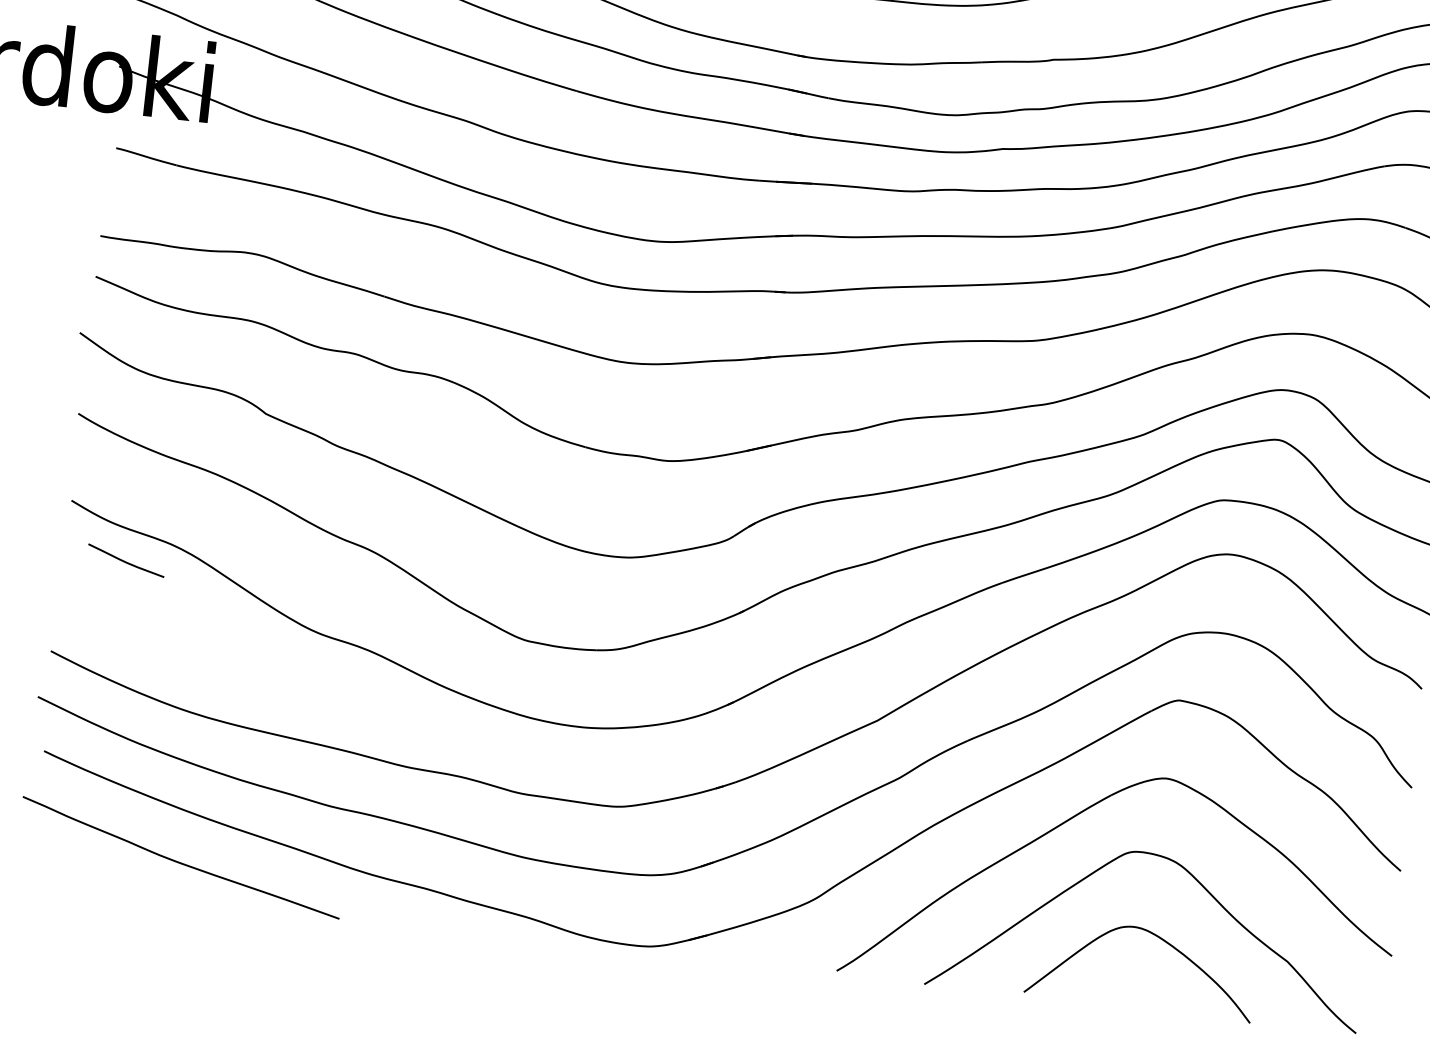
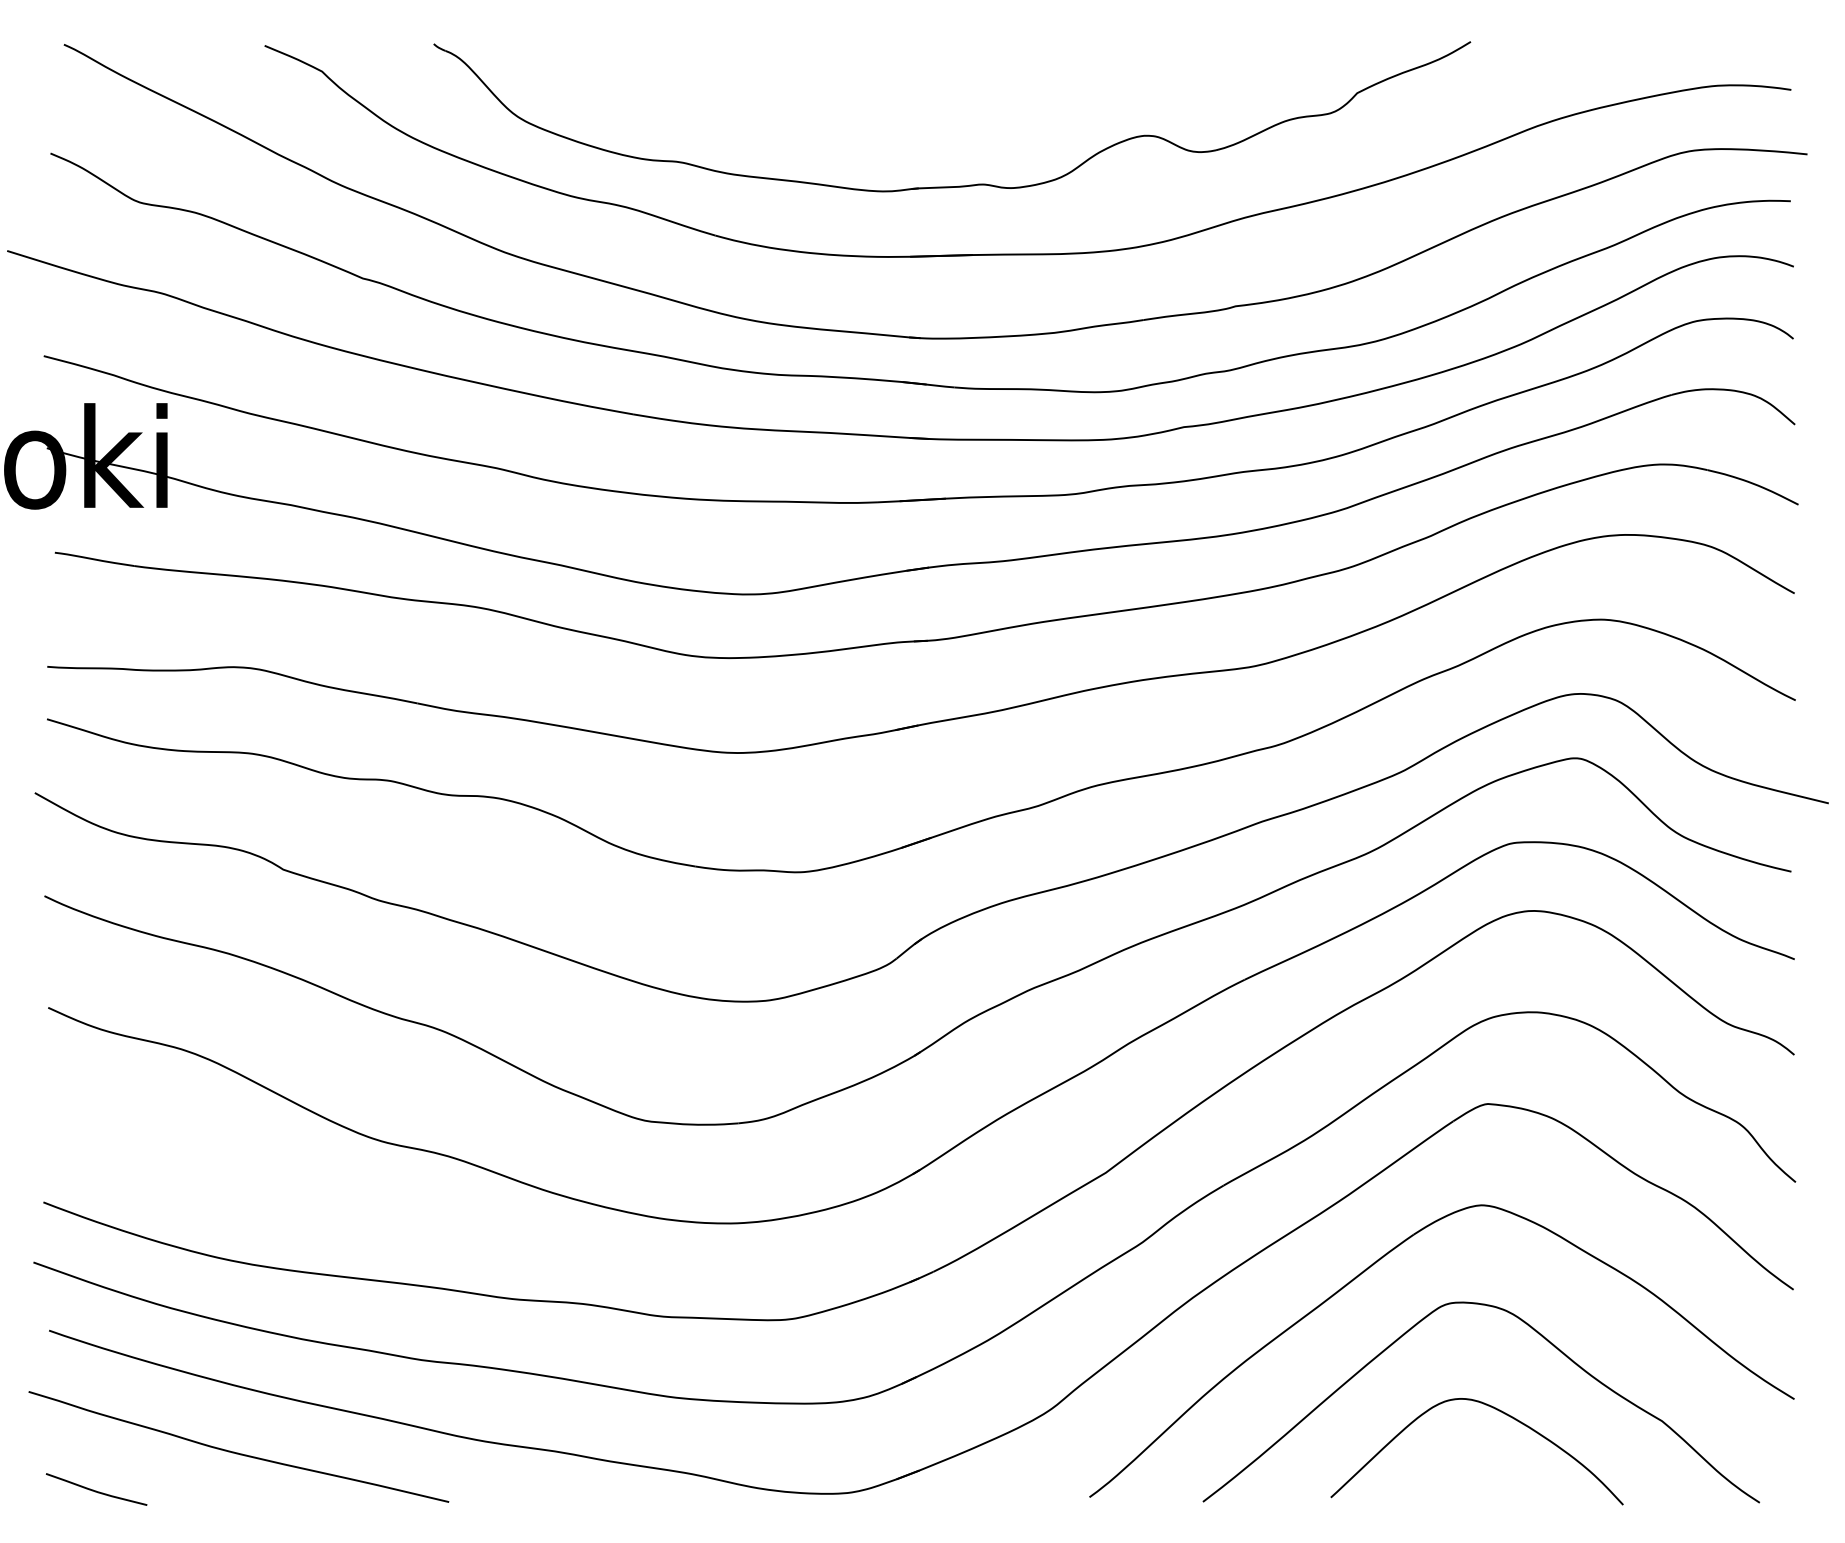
curve: (126, 561) -> (96, 1490), moved

